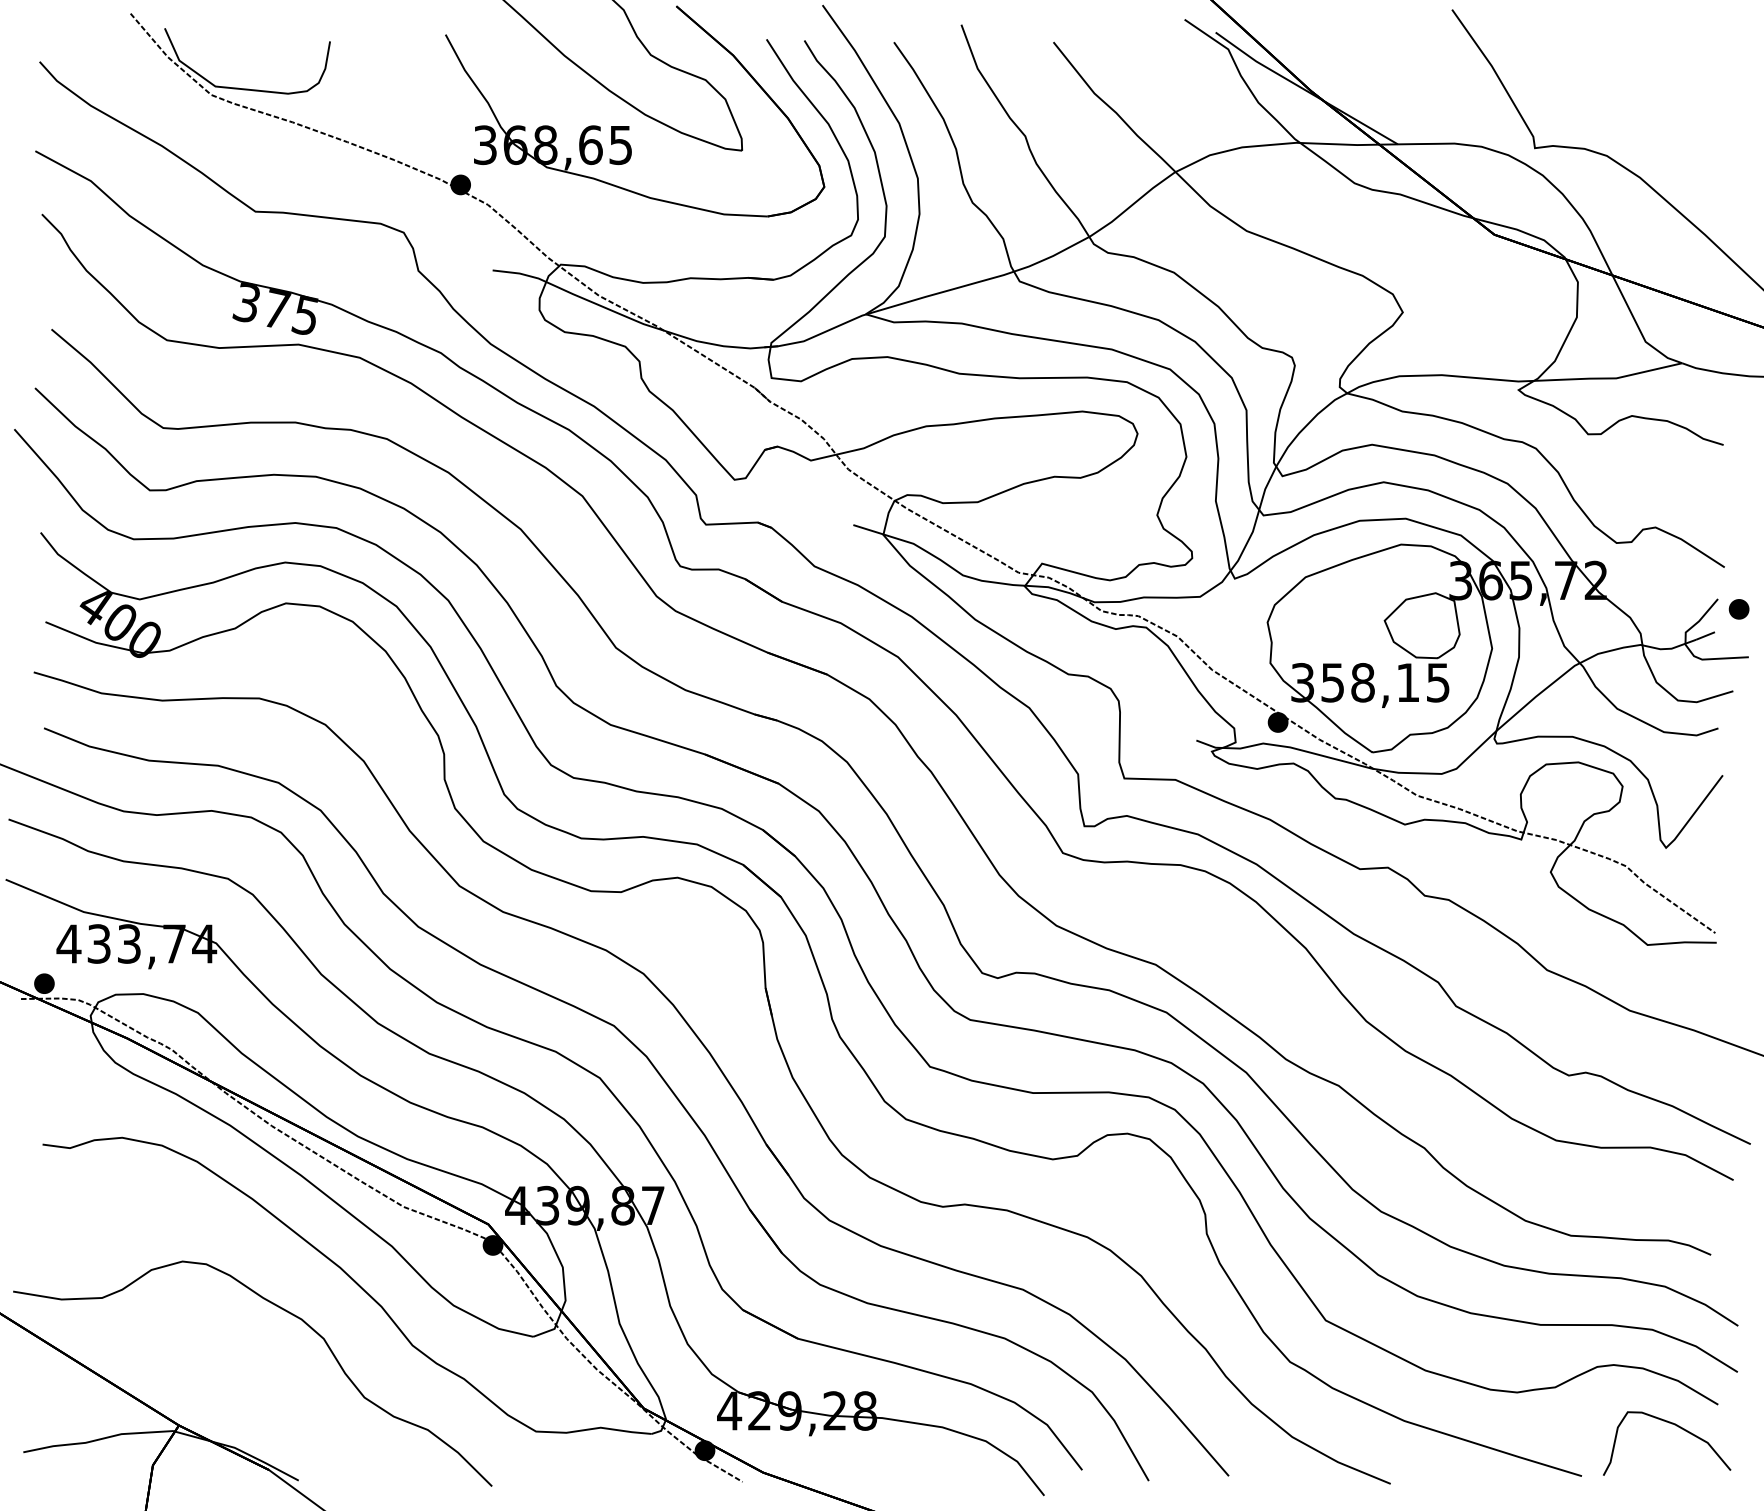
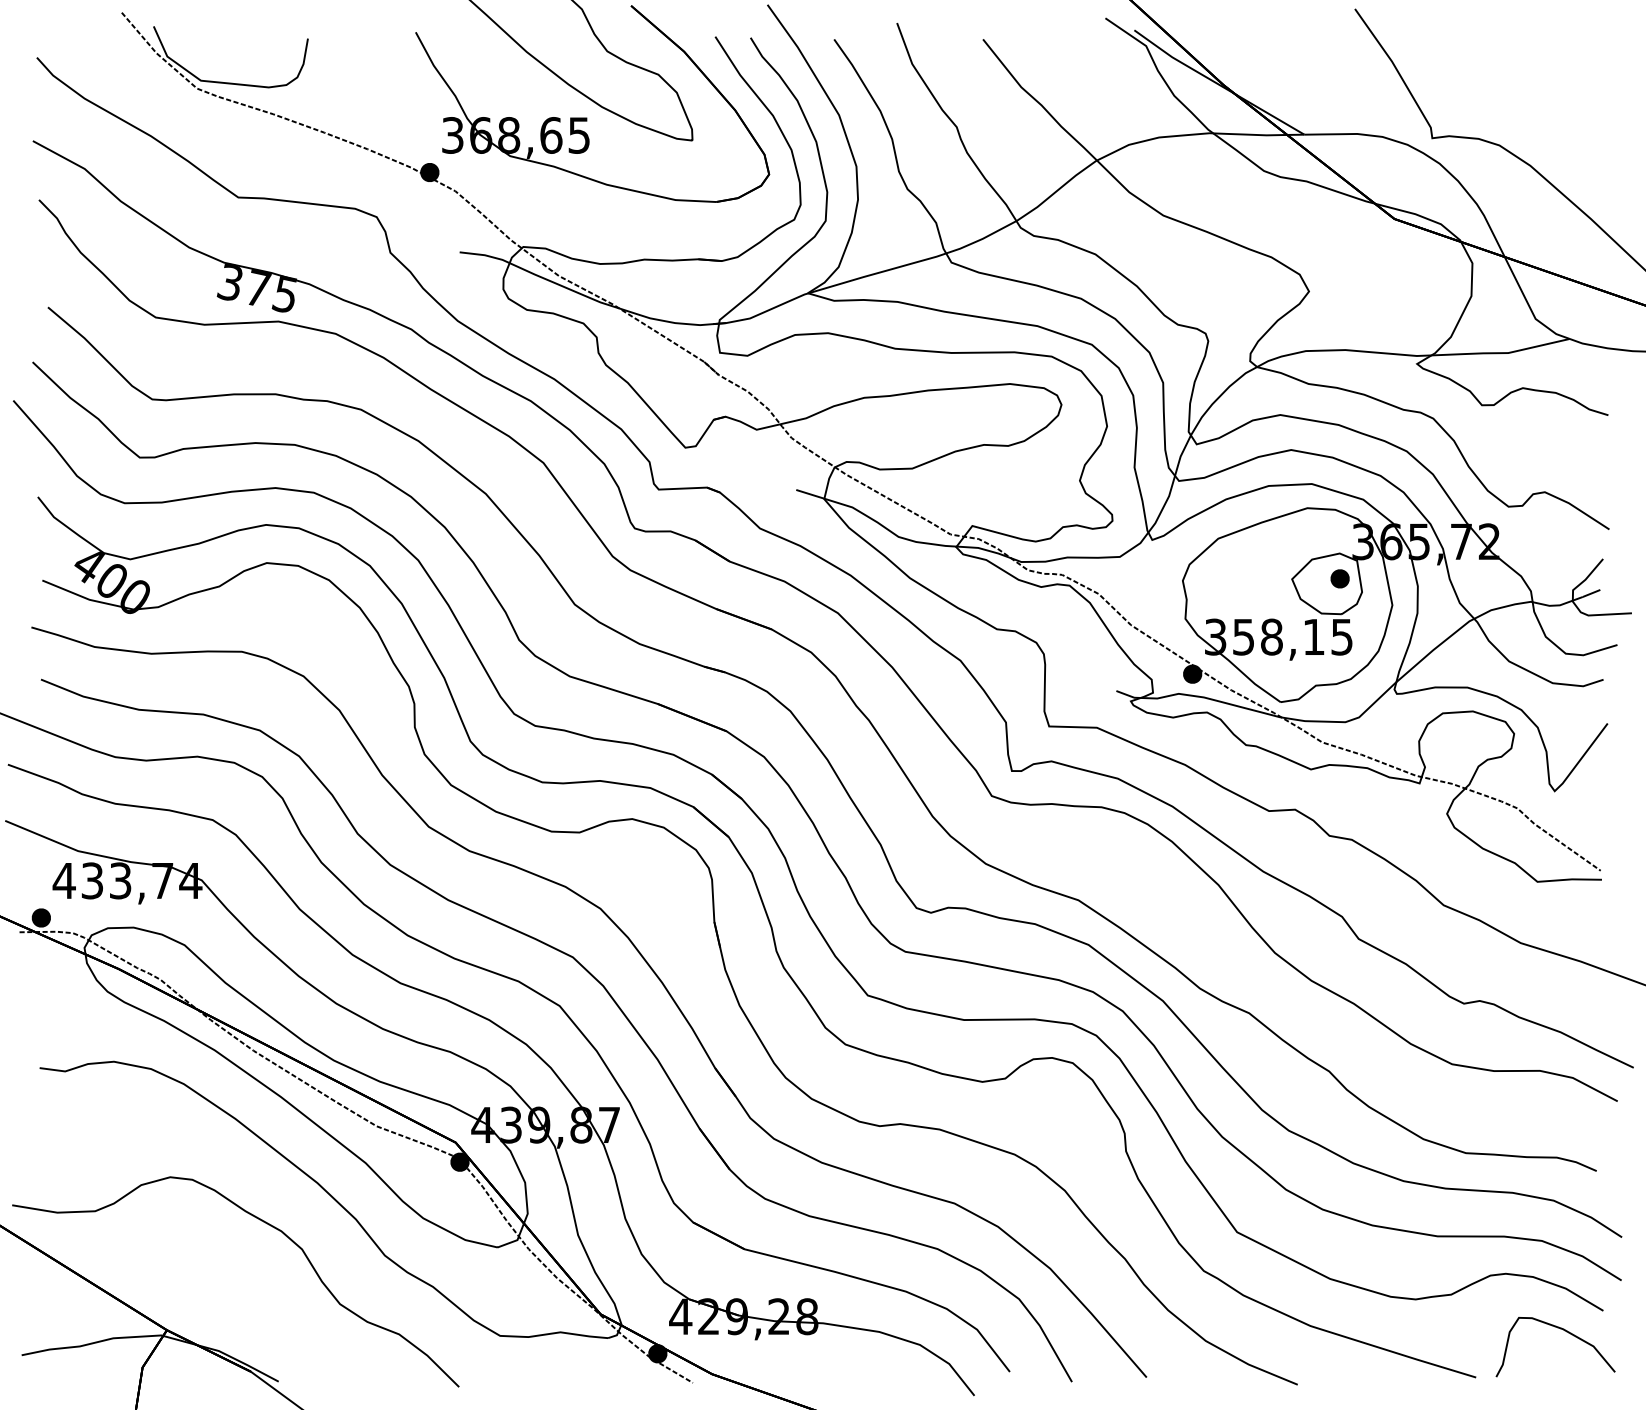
part: (1738, 609) -> (1339, 579), moved

